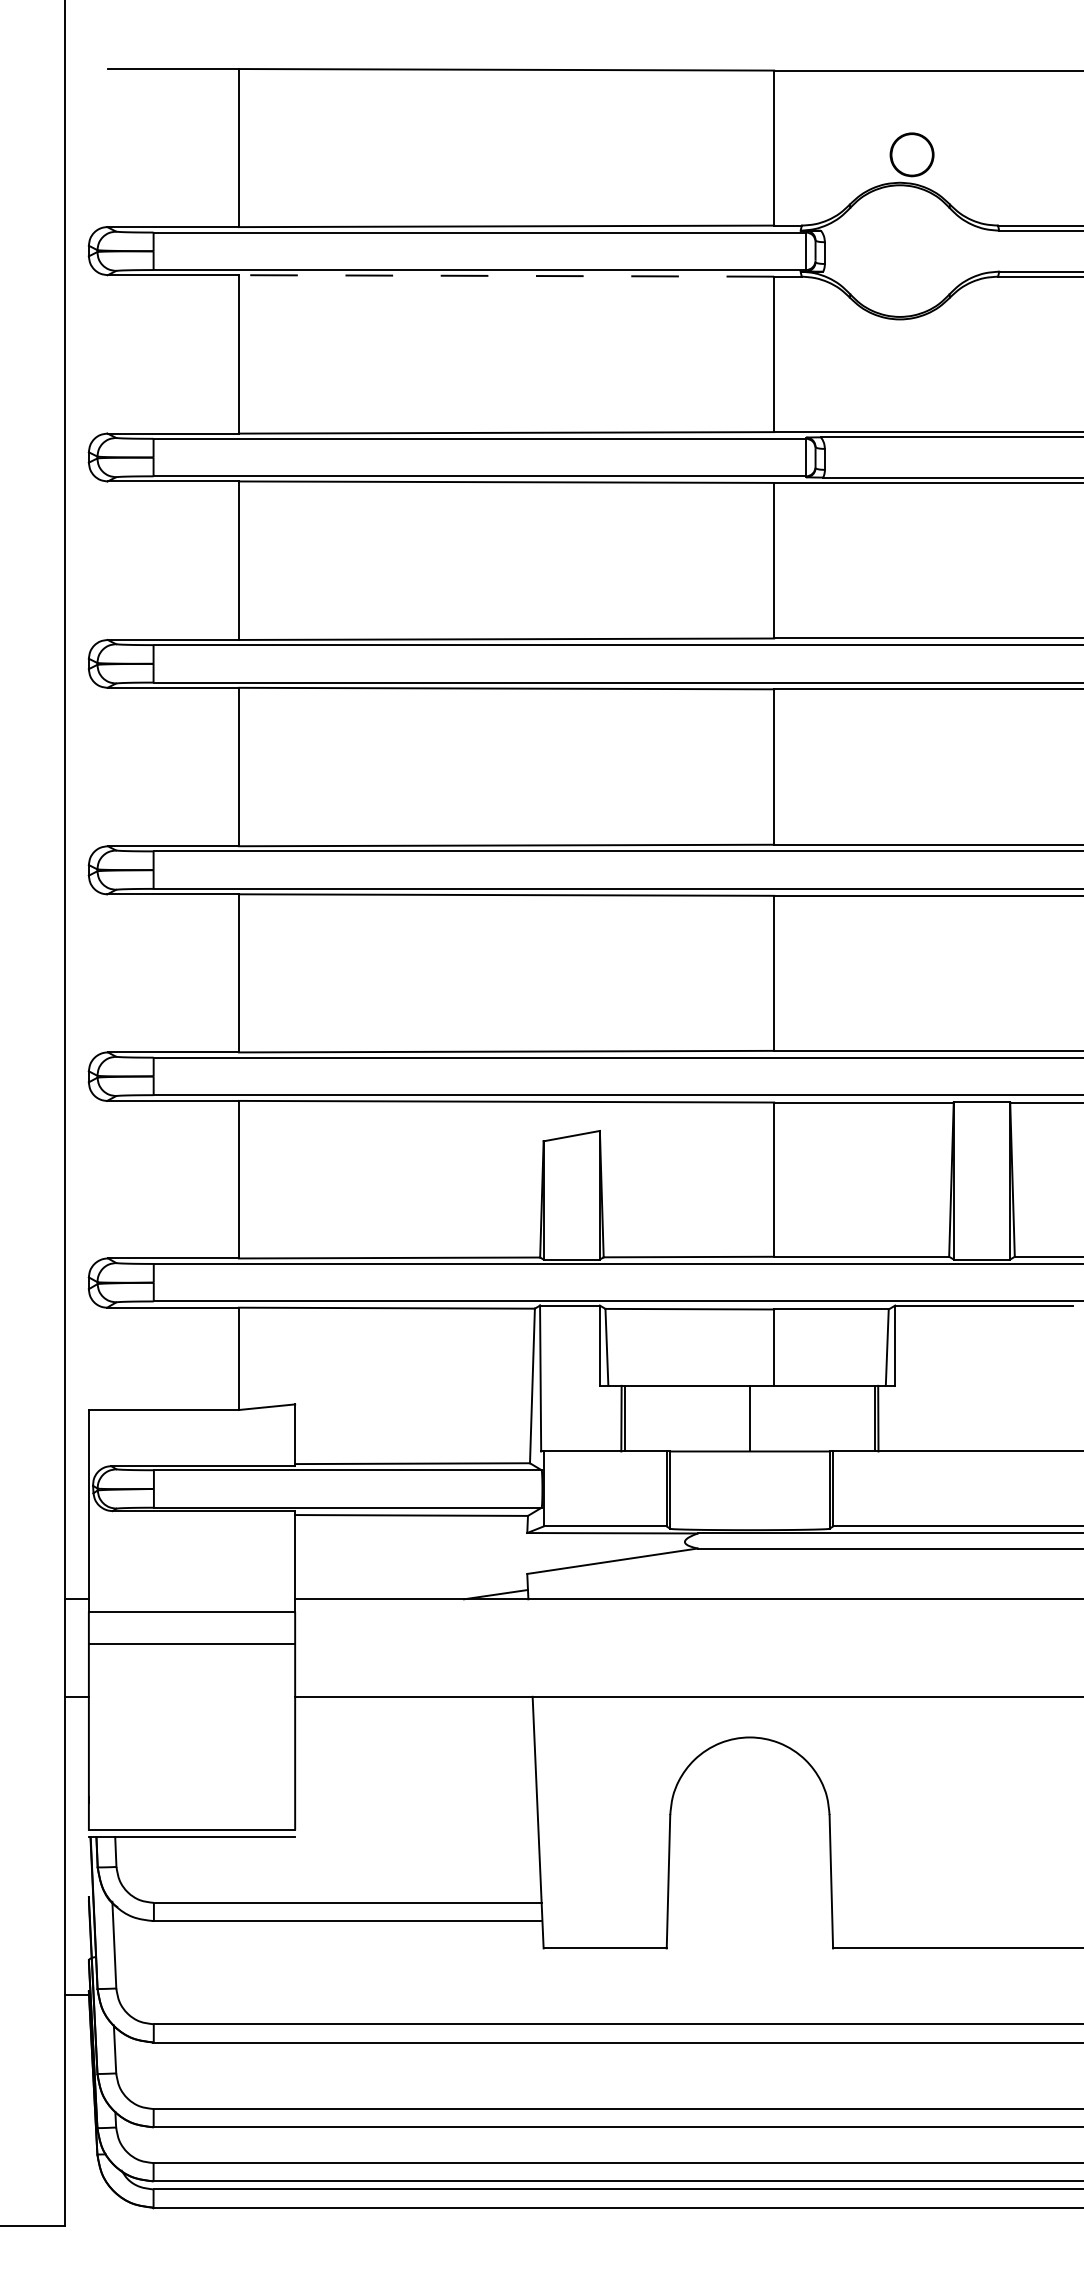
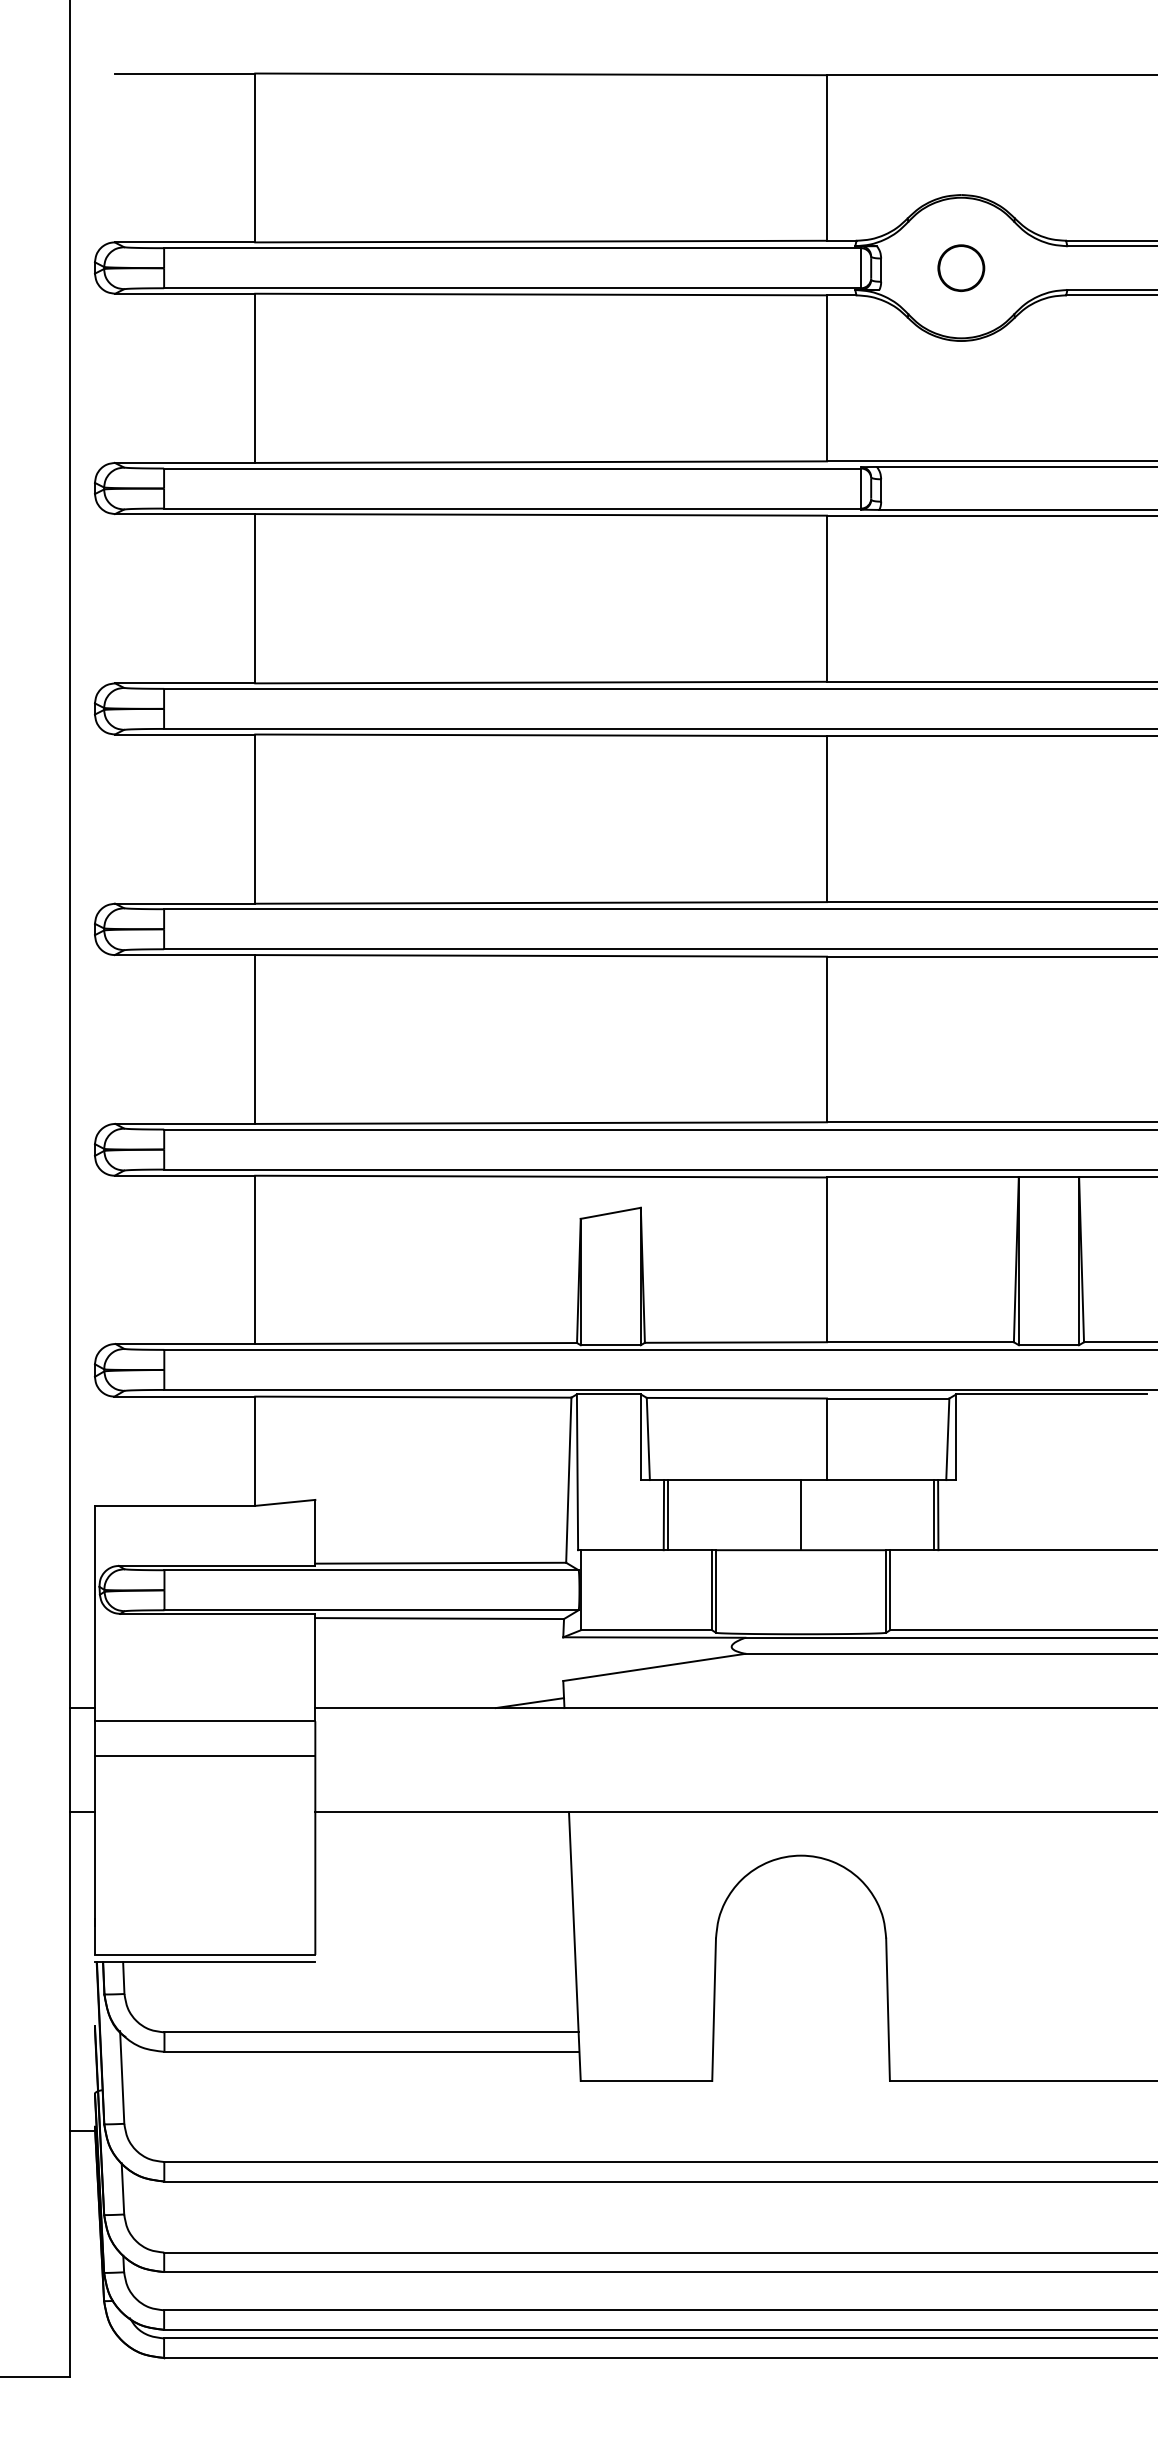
part: (912, 154) -> (961, 267), moved
line: (506, 275) -> (541, 294), dashed -> solid

